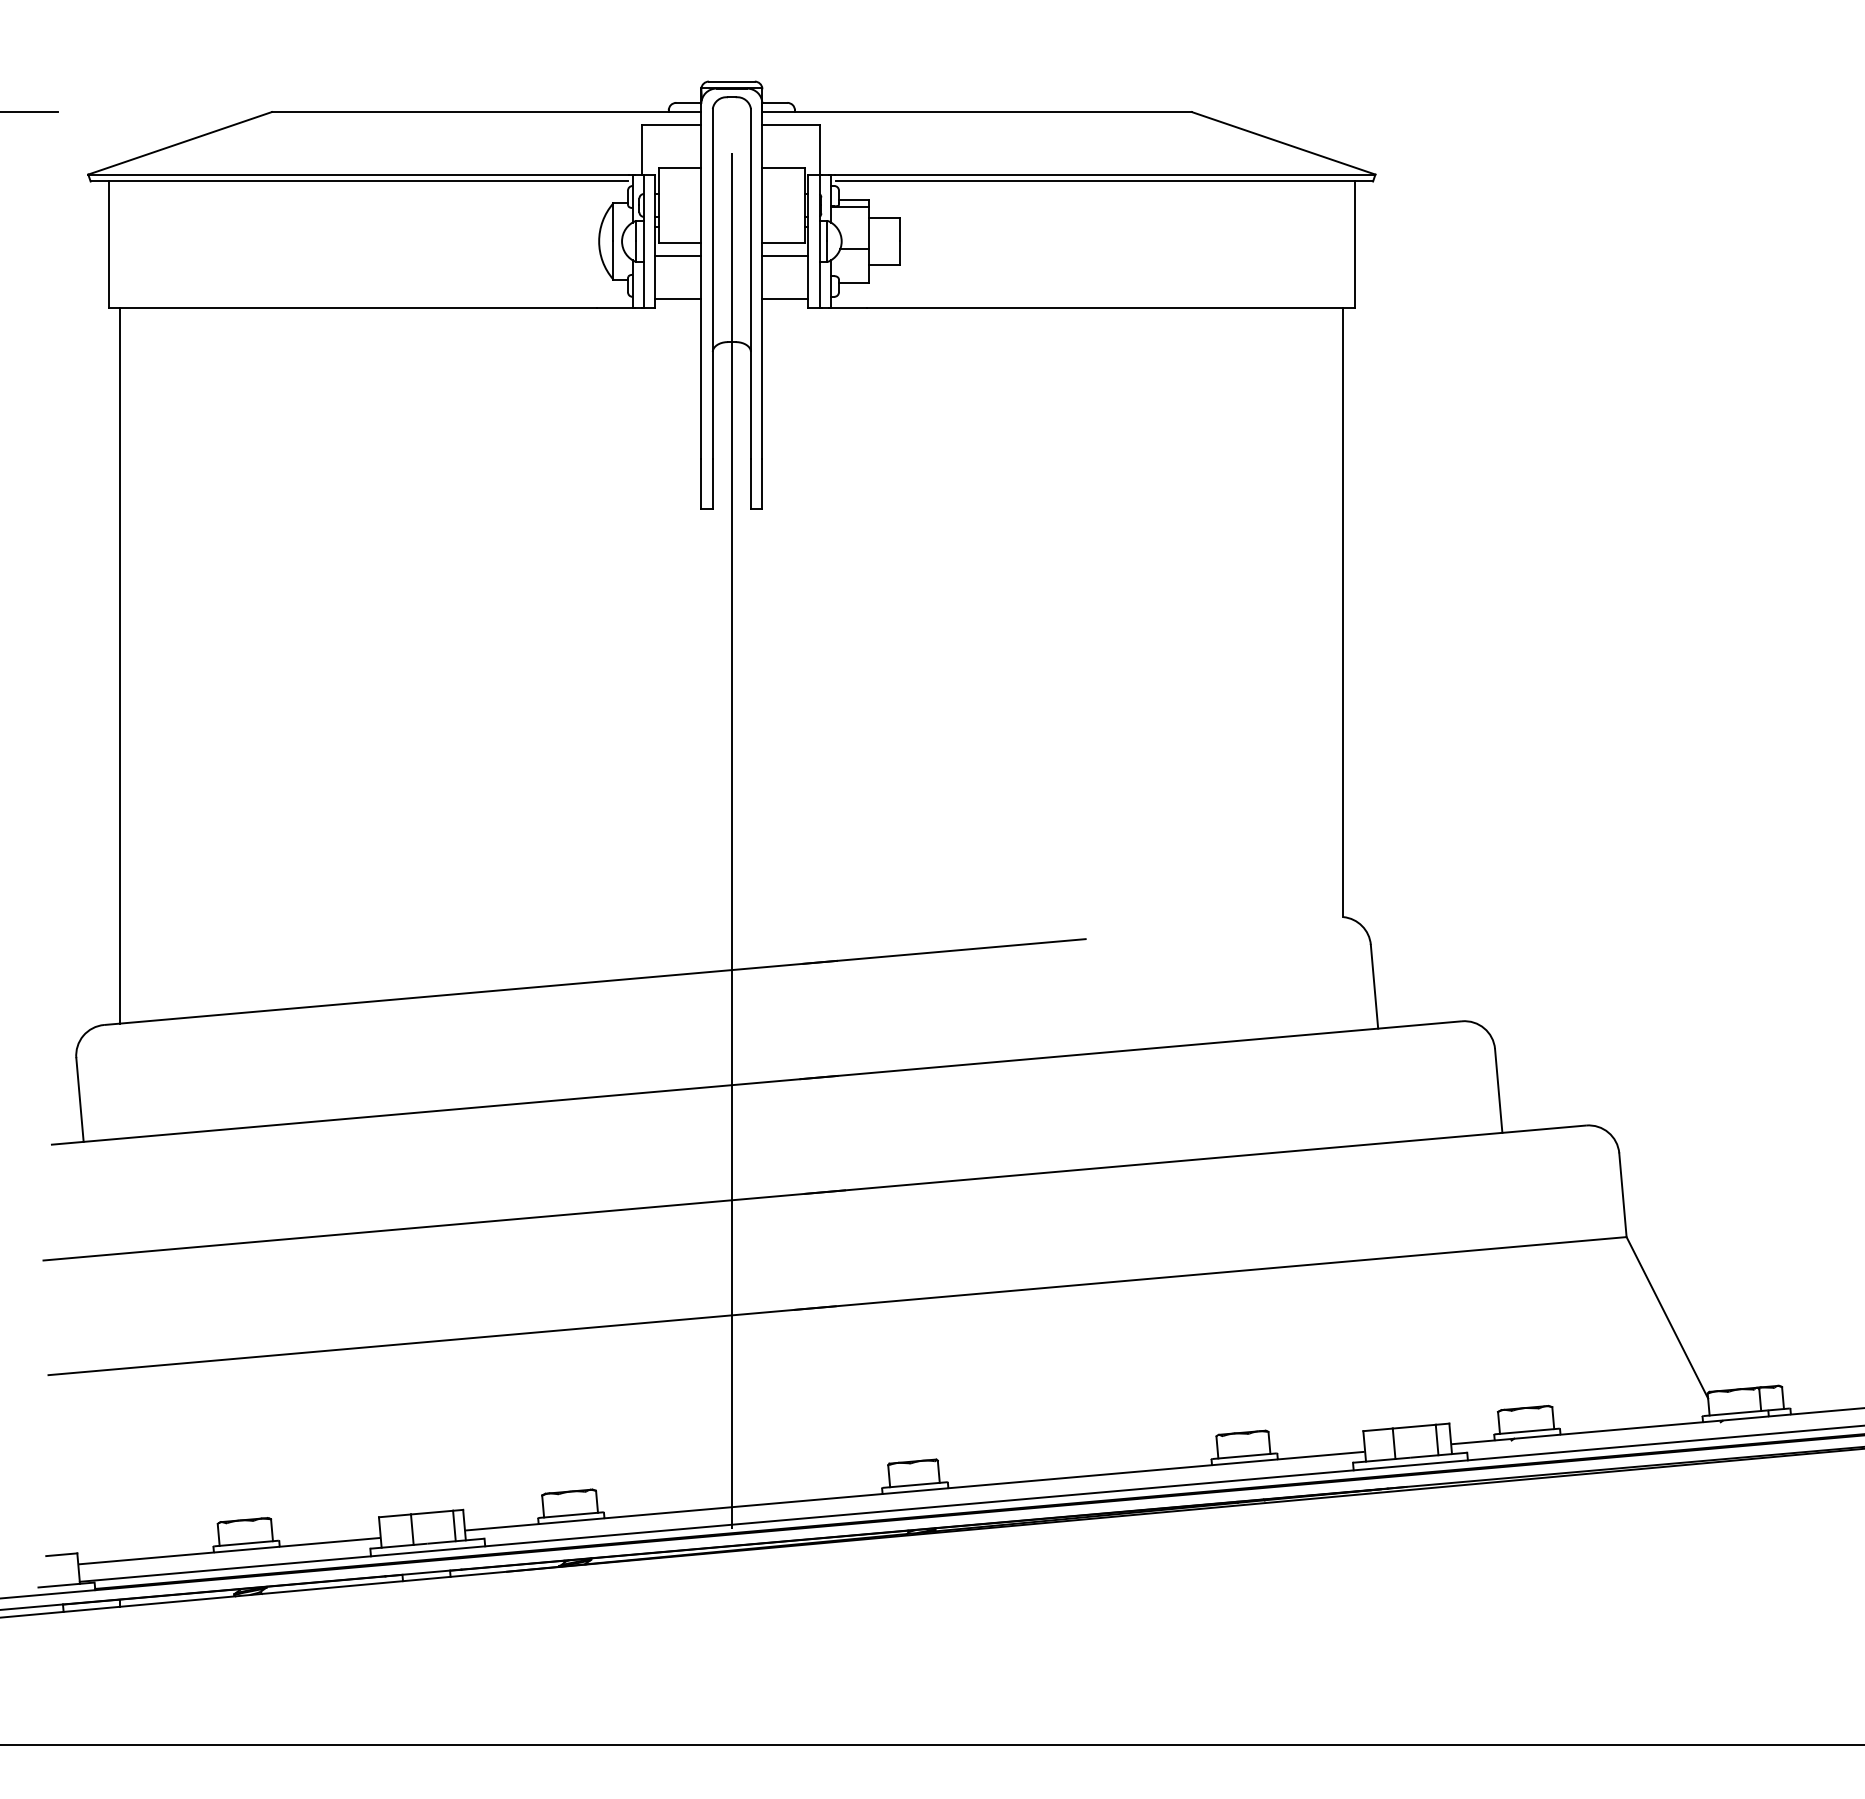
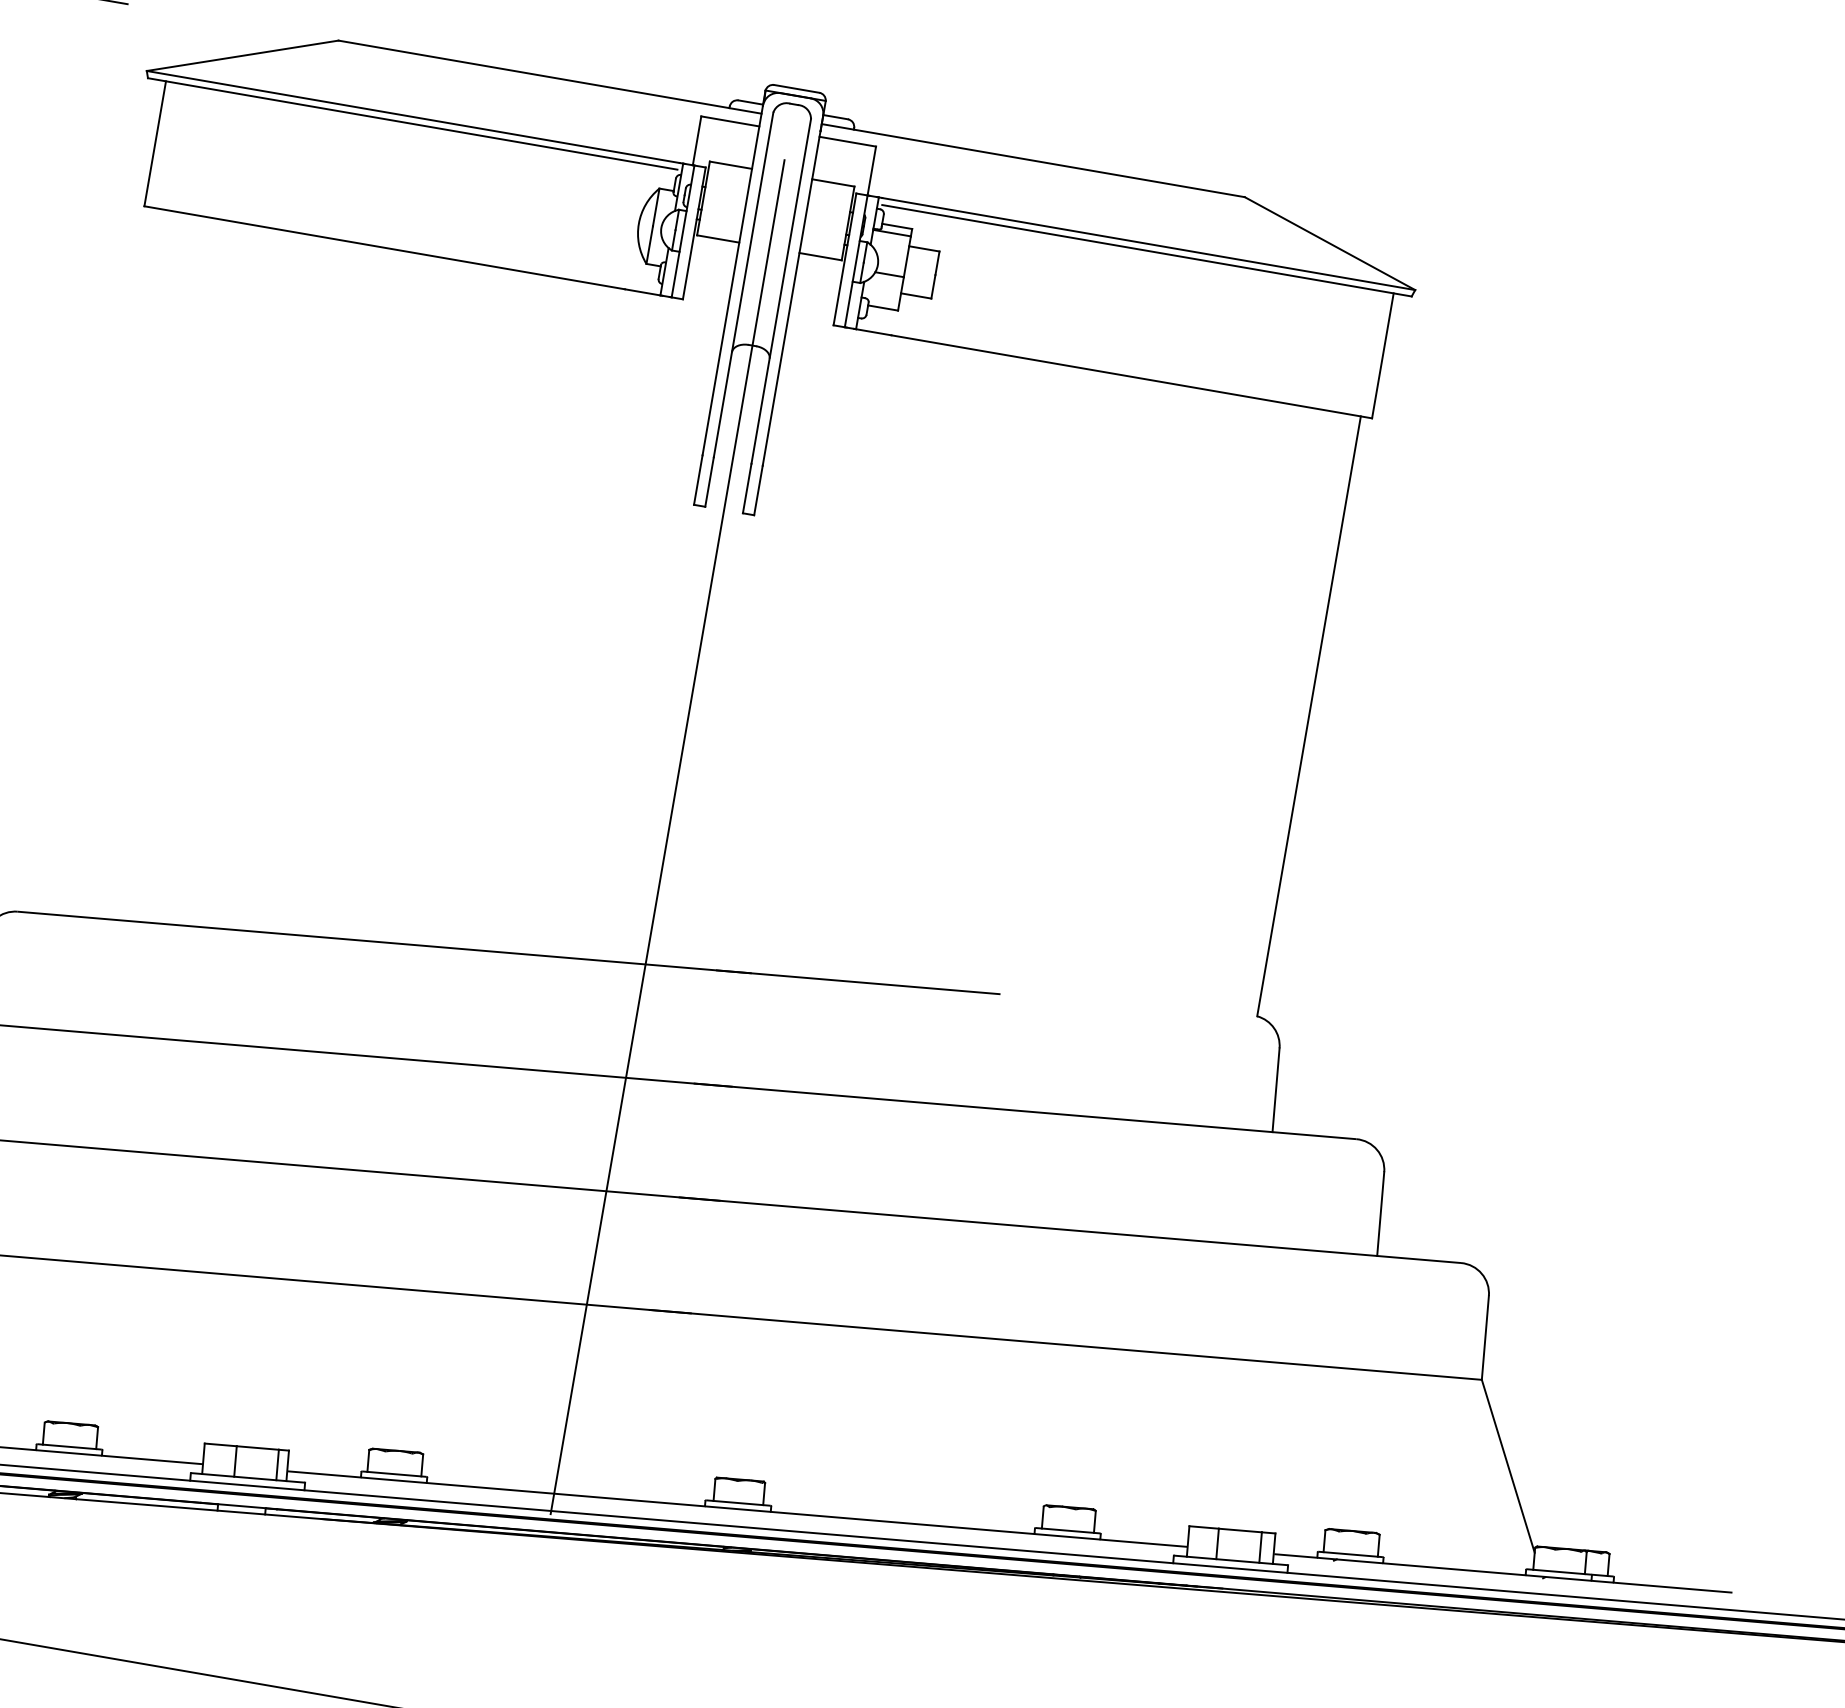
line: (678, 255) -> (714, 251), removed
line: (785, 255) -> (820, 269), removed
line: (678, 298) -> (707, 293), removed
line: (785, 298) -> (812, 311), removed
line: (120, 665) -> (95, 560), removed

